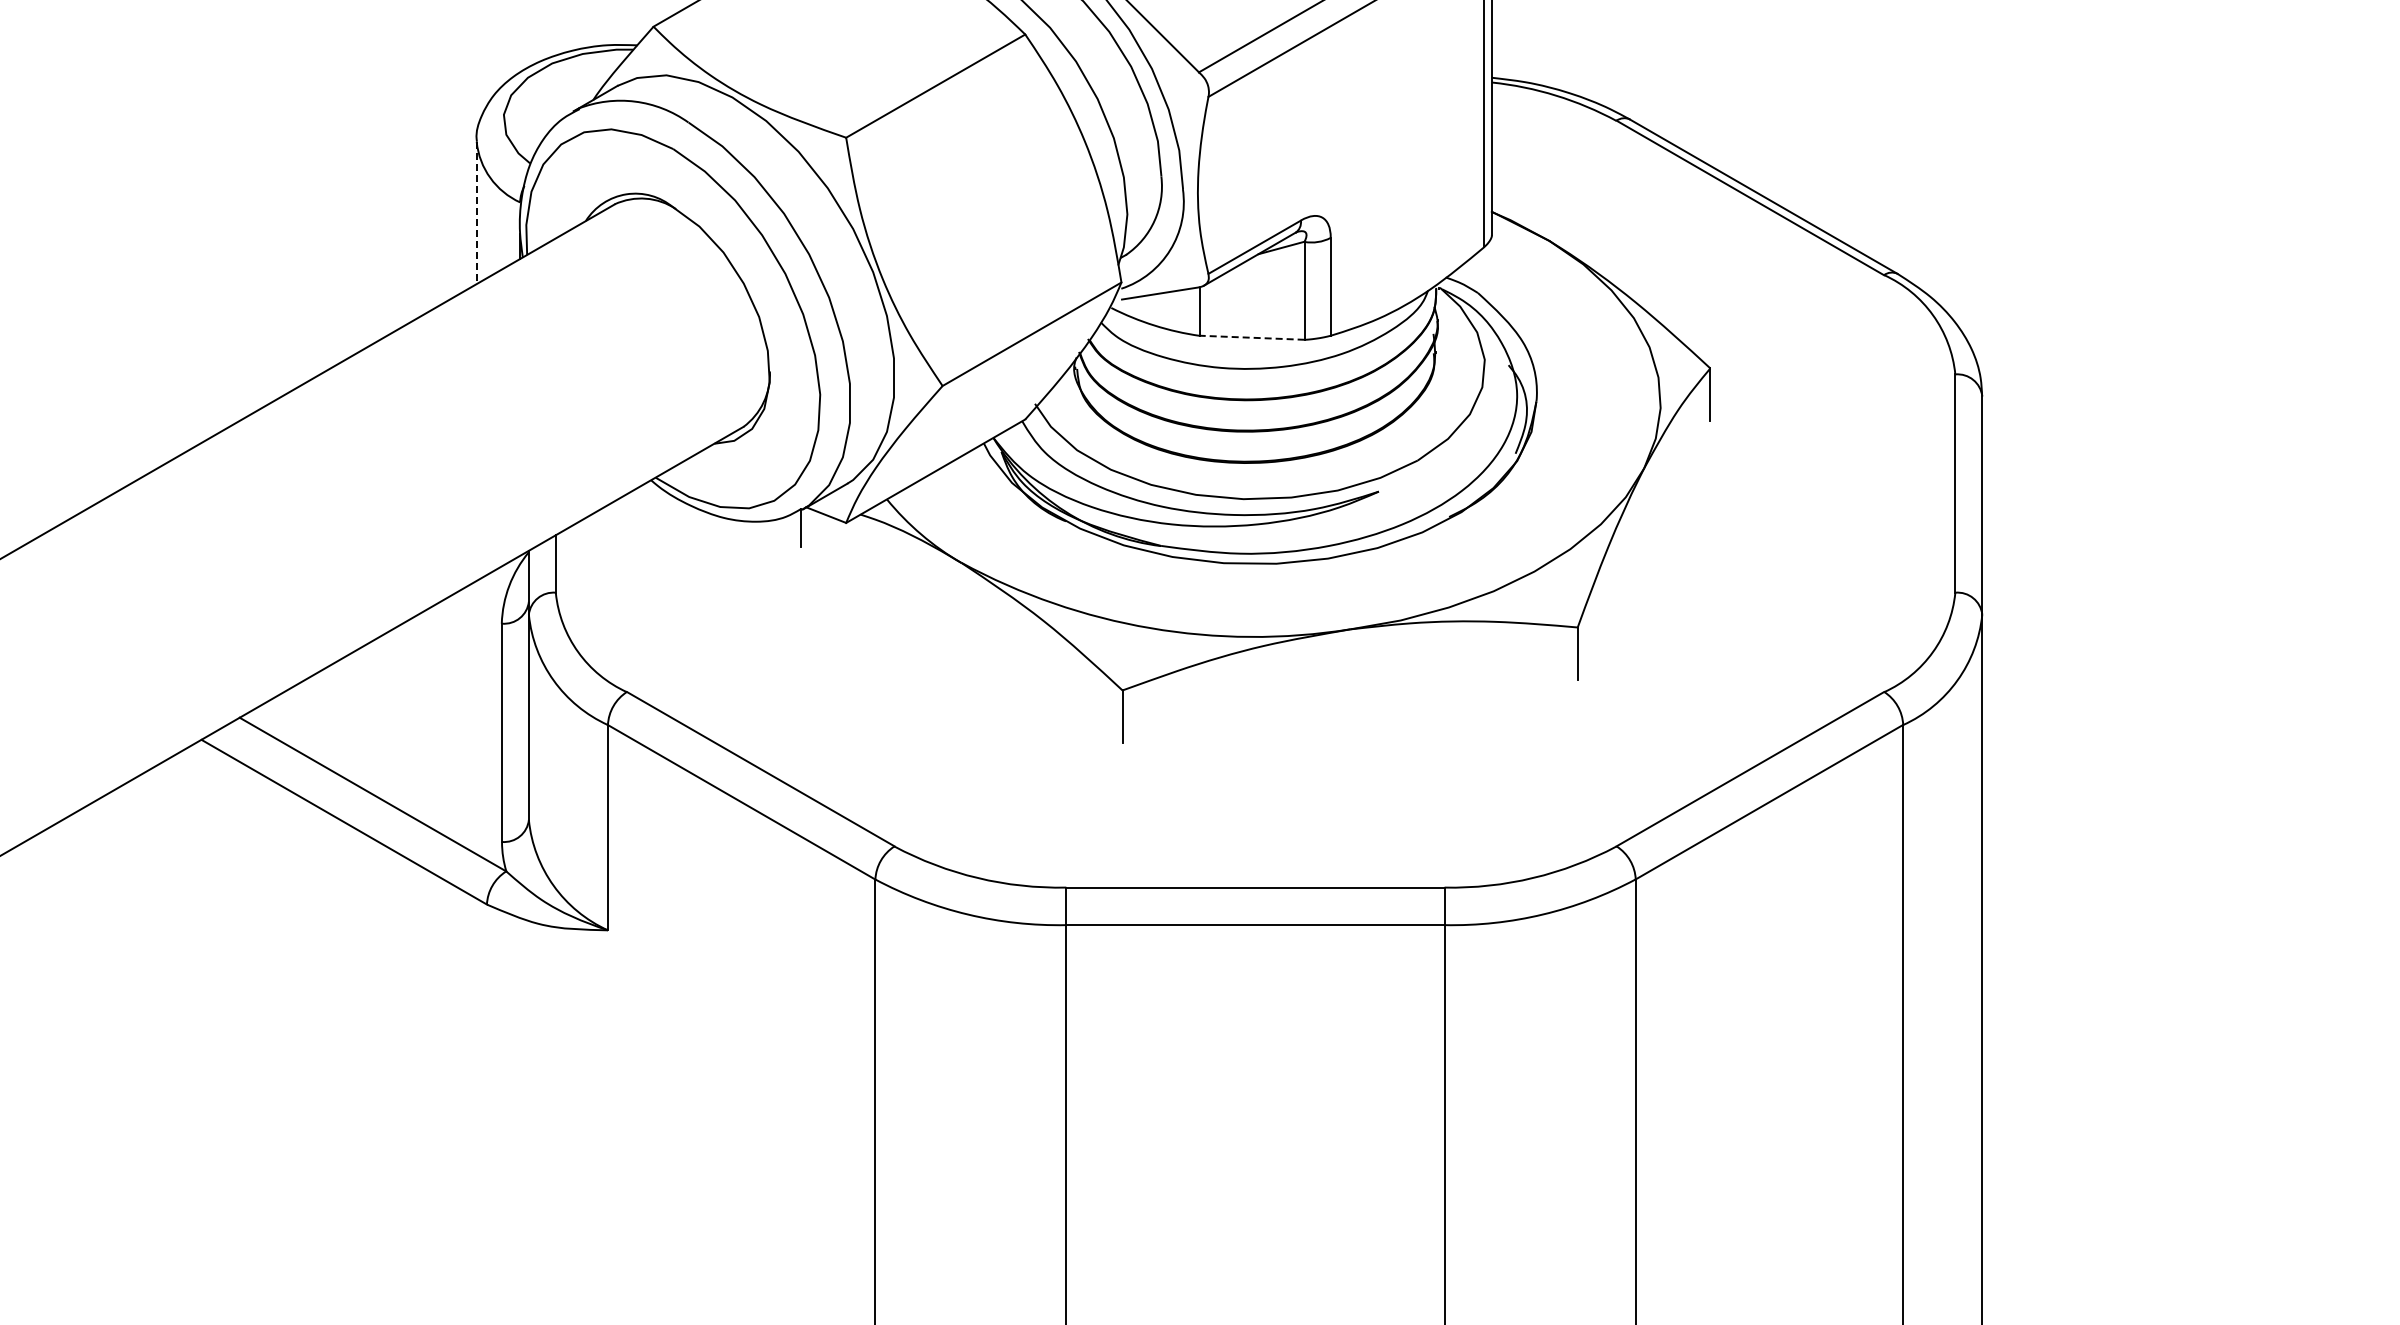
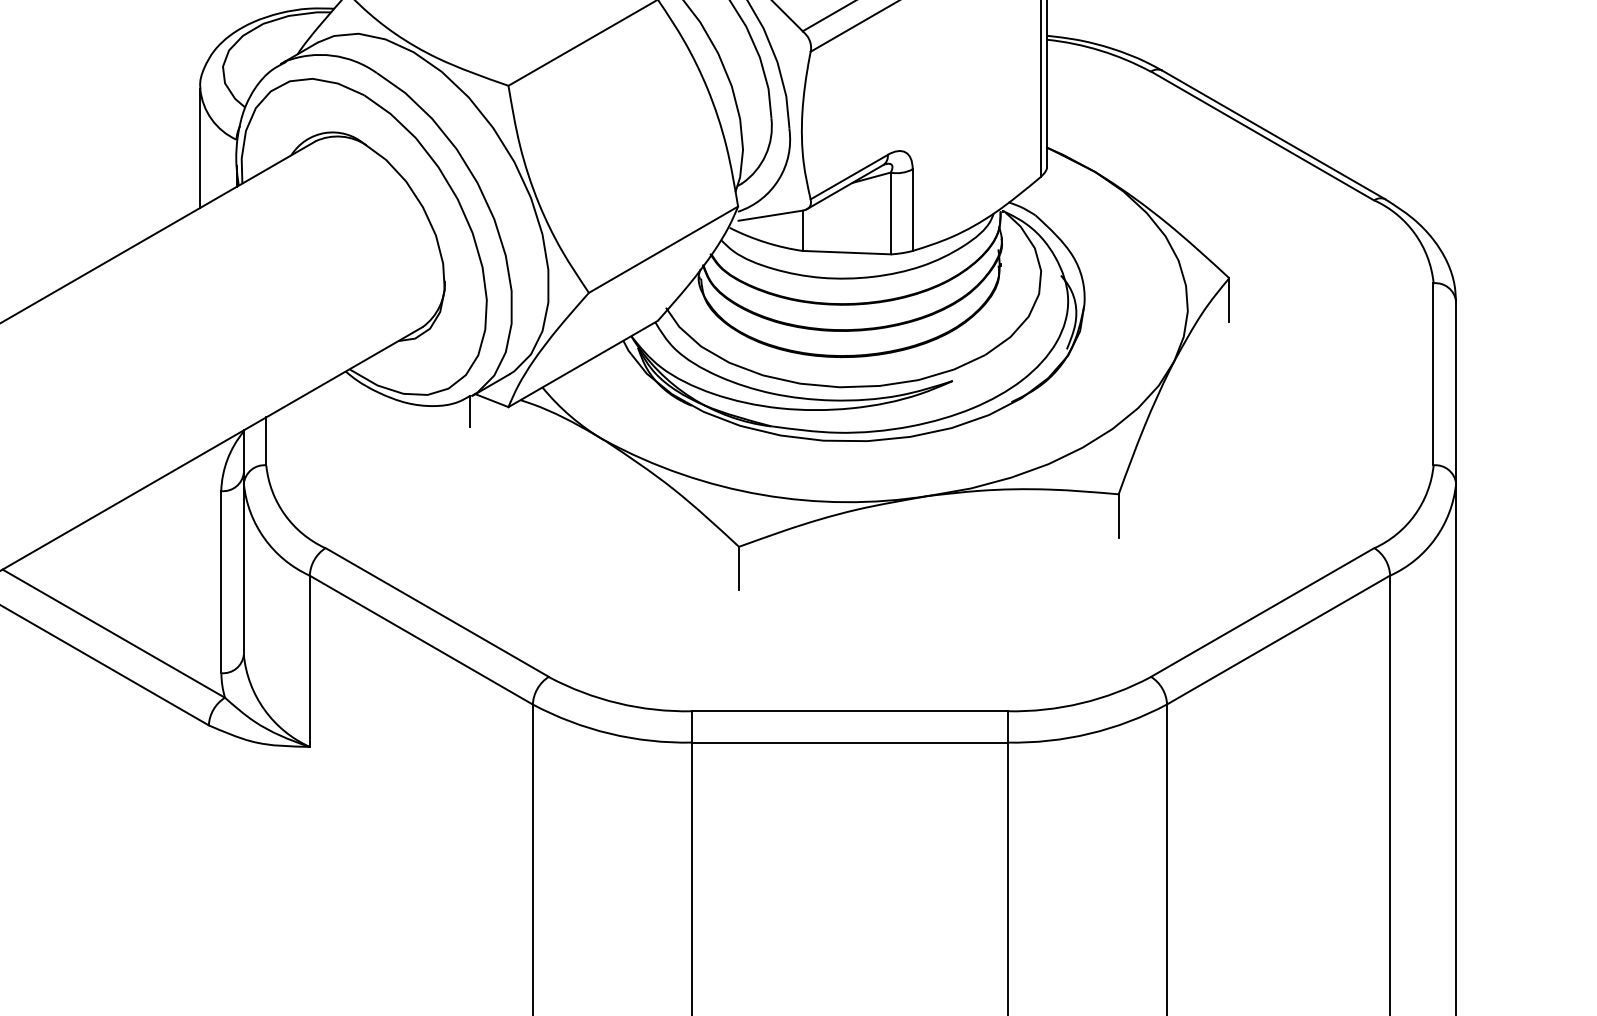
line: (476, 213) -> (200, 149), dashed -> solid
line: (1251, 337) -> (846, 252), dashed -> solid

